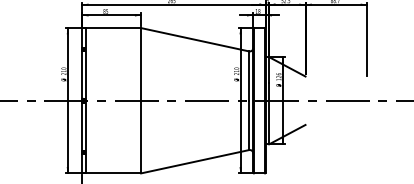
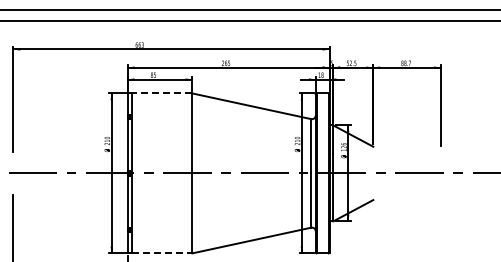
line: (113, 28) -> (161, 93), solid -> dashed
line: (113, 173) -> (162, 253), solid -> dashed

